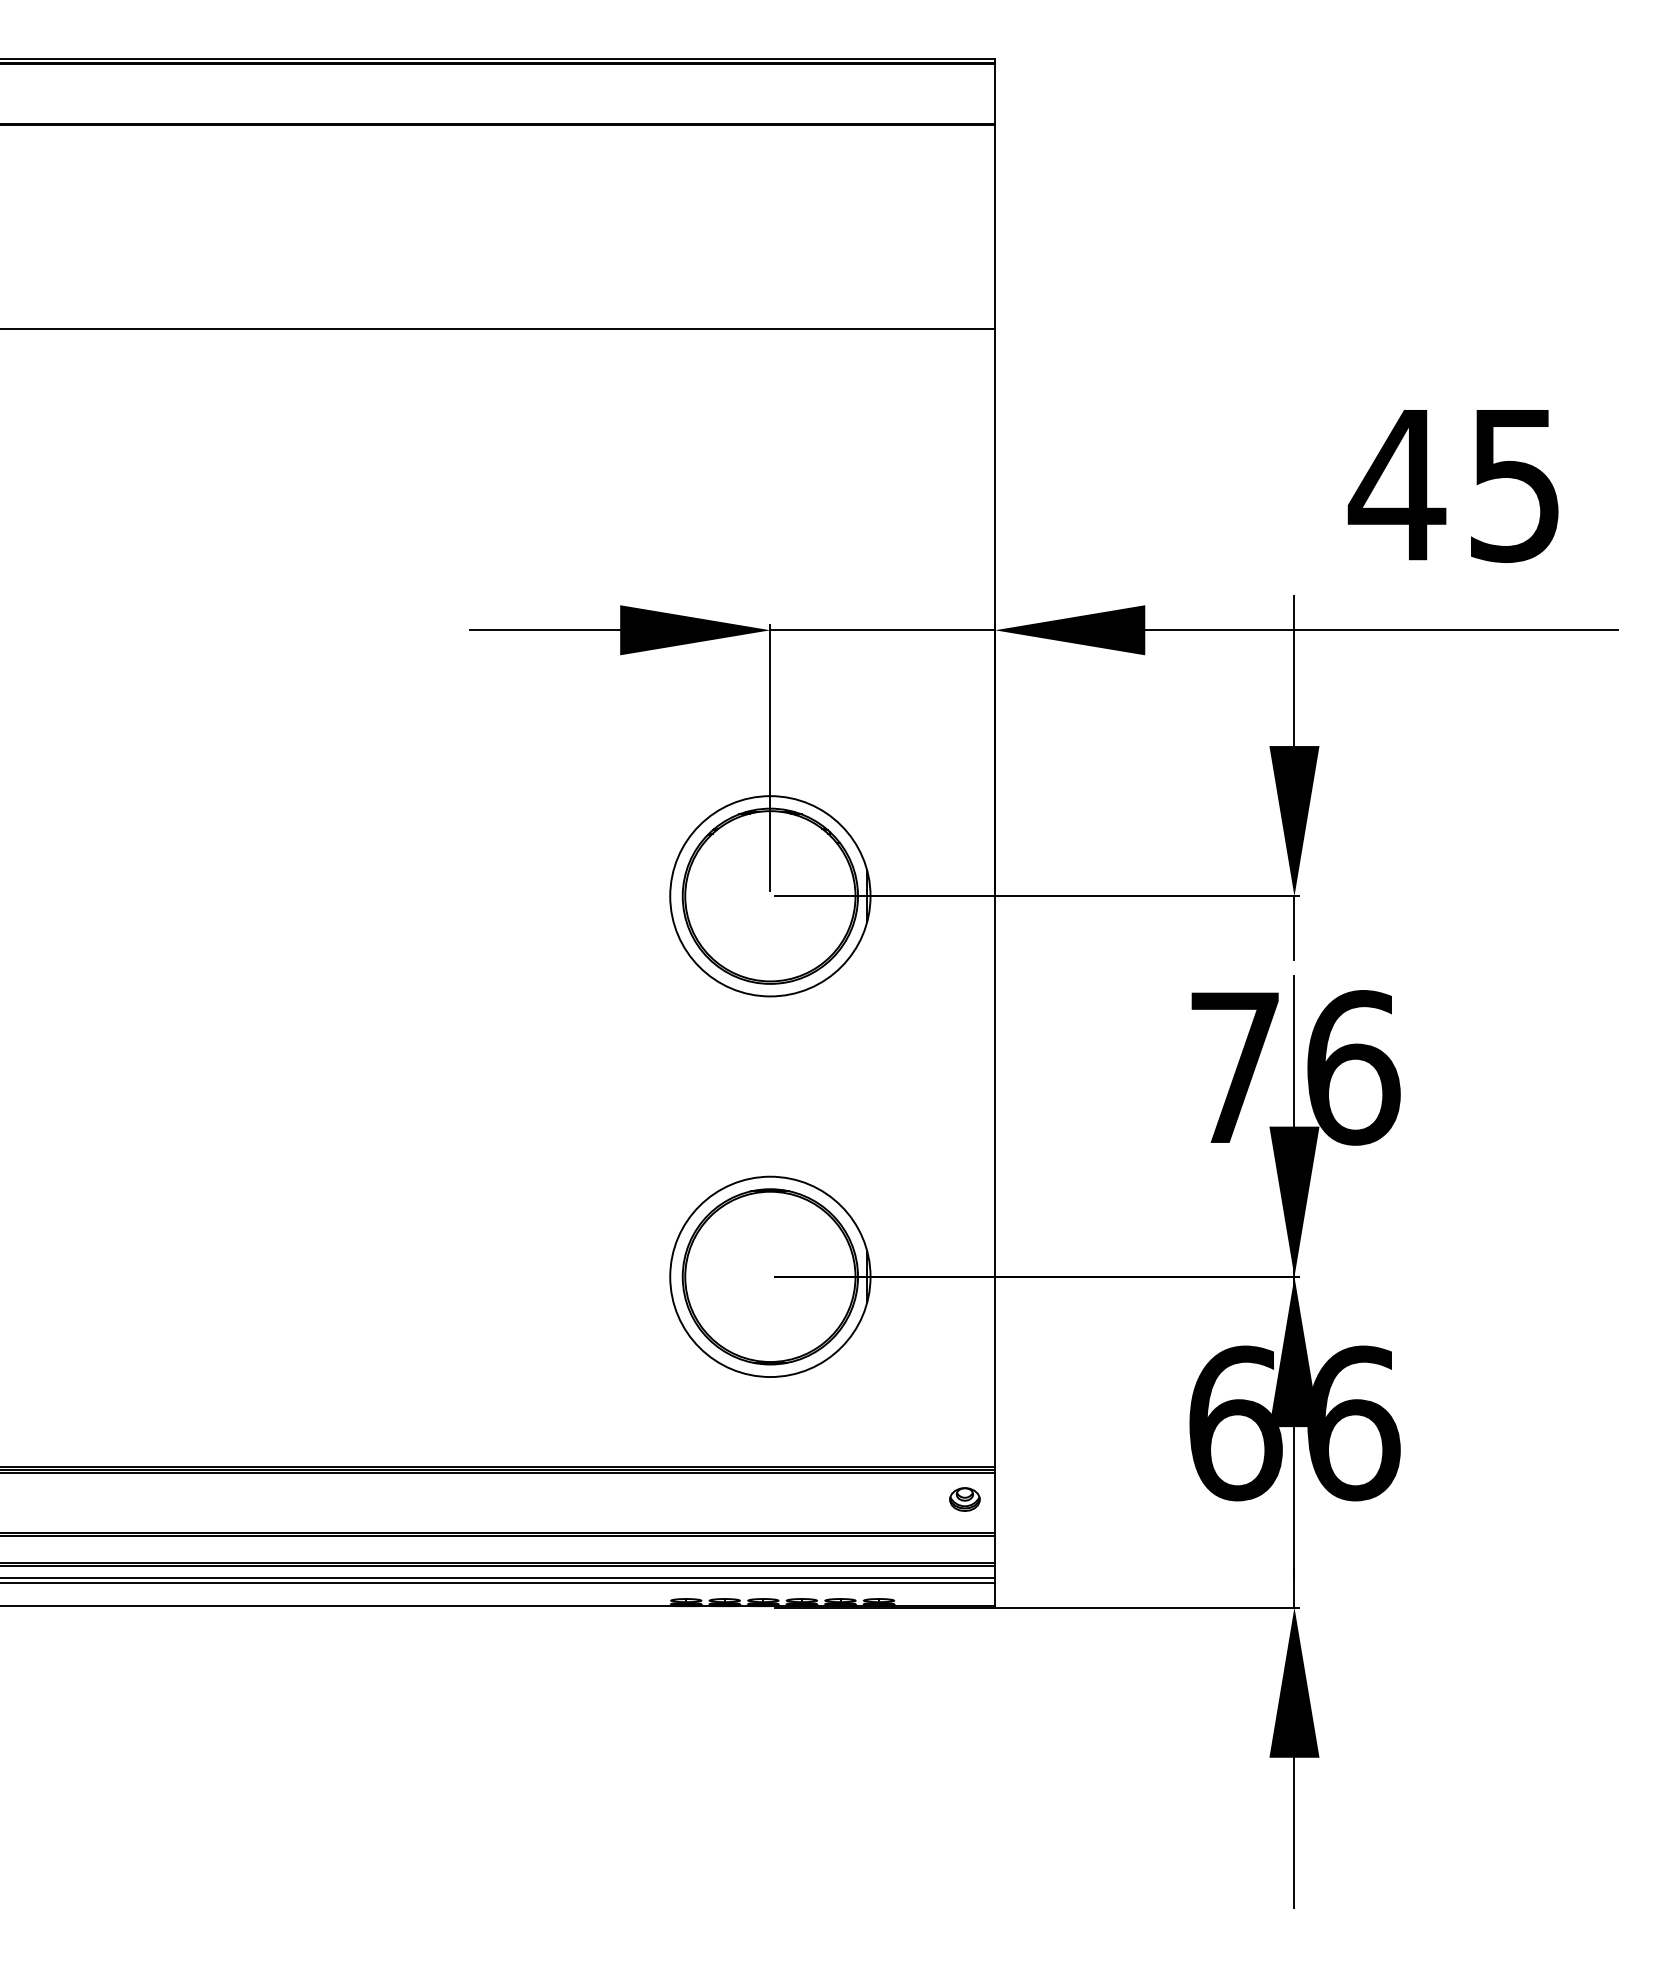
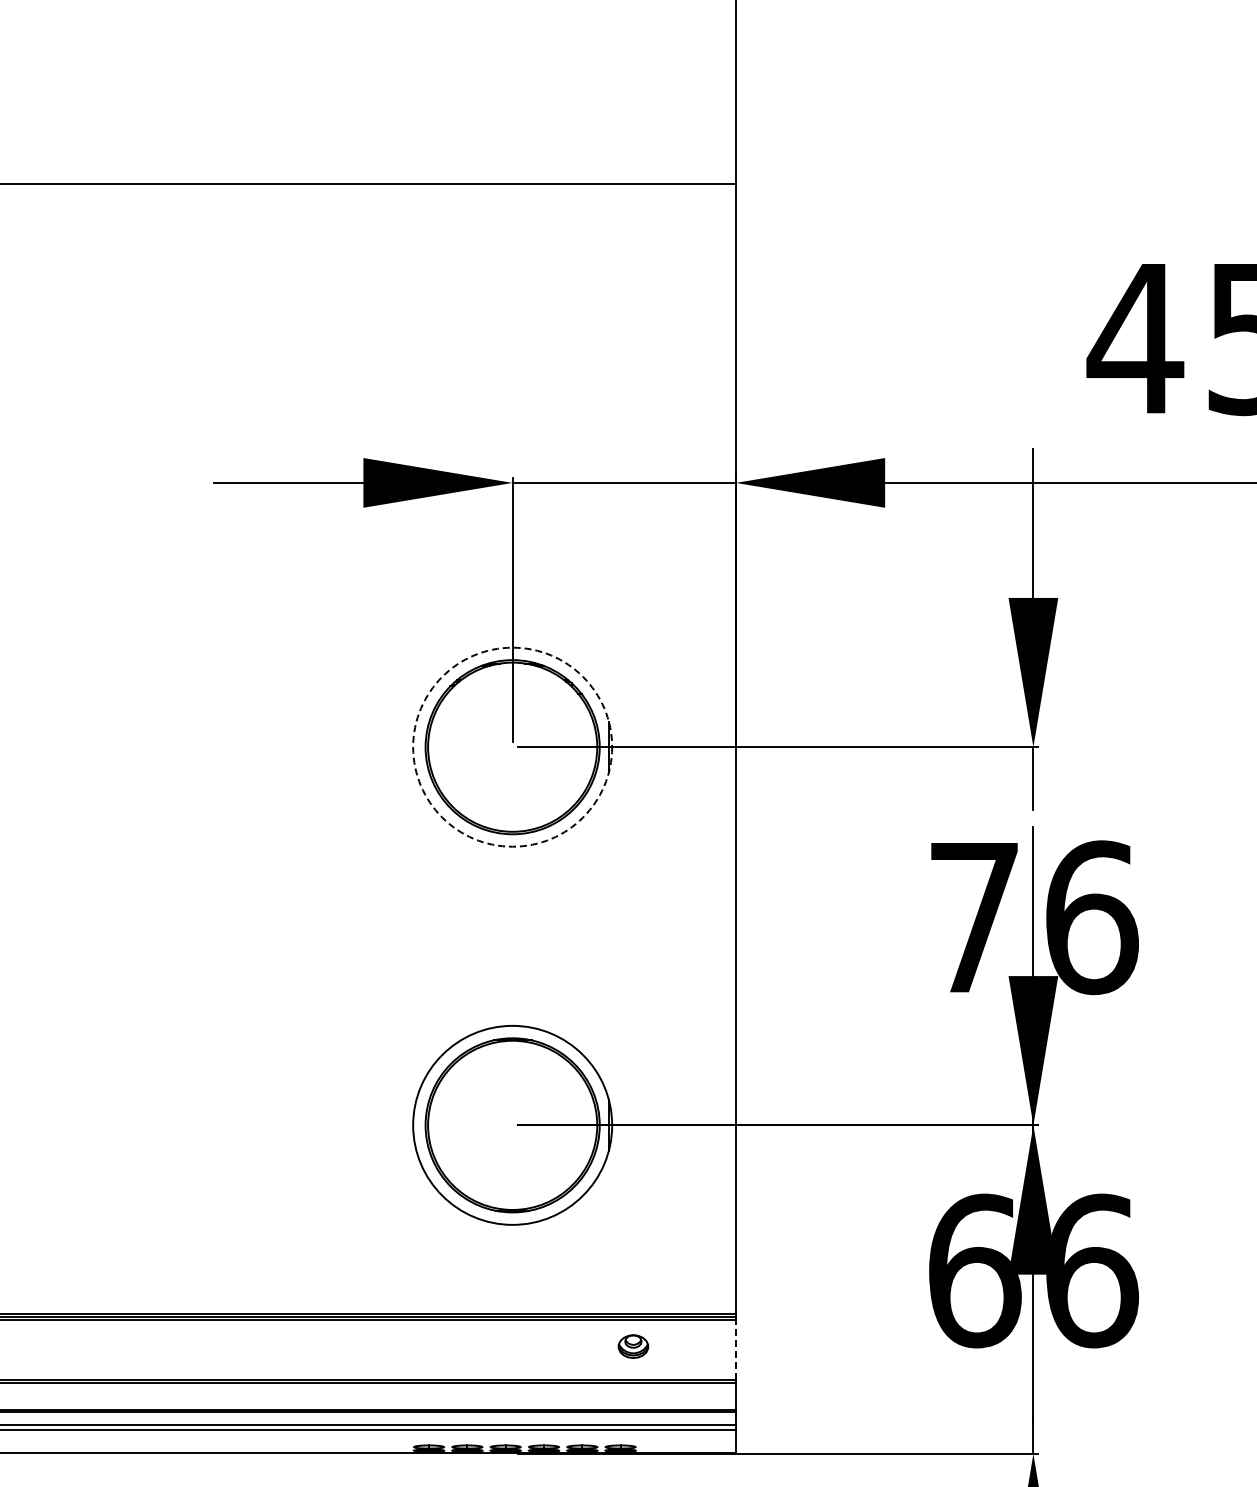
circle: (770, 896) -> (512, 747), solid -> dashed
part: (964, 1499) -> (633, 1346), moved
line: (994, 1502) -> (735, 1349), solid -> dashed

